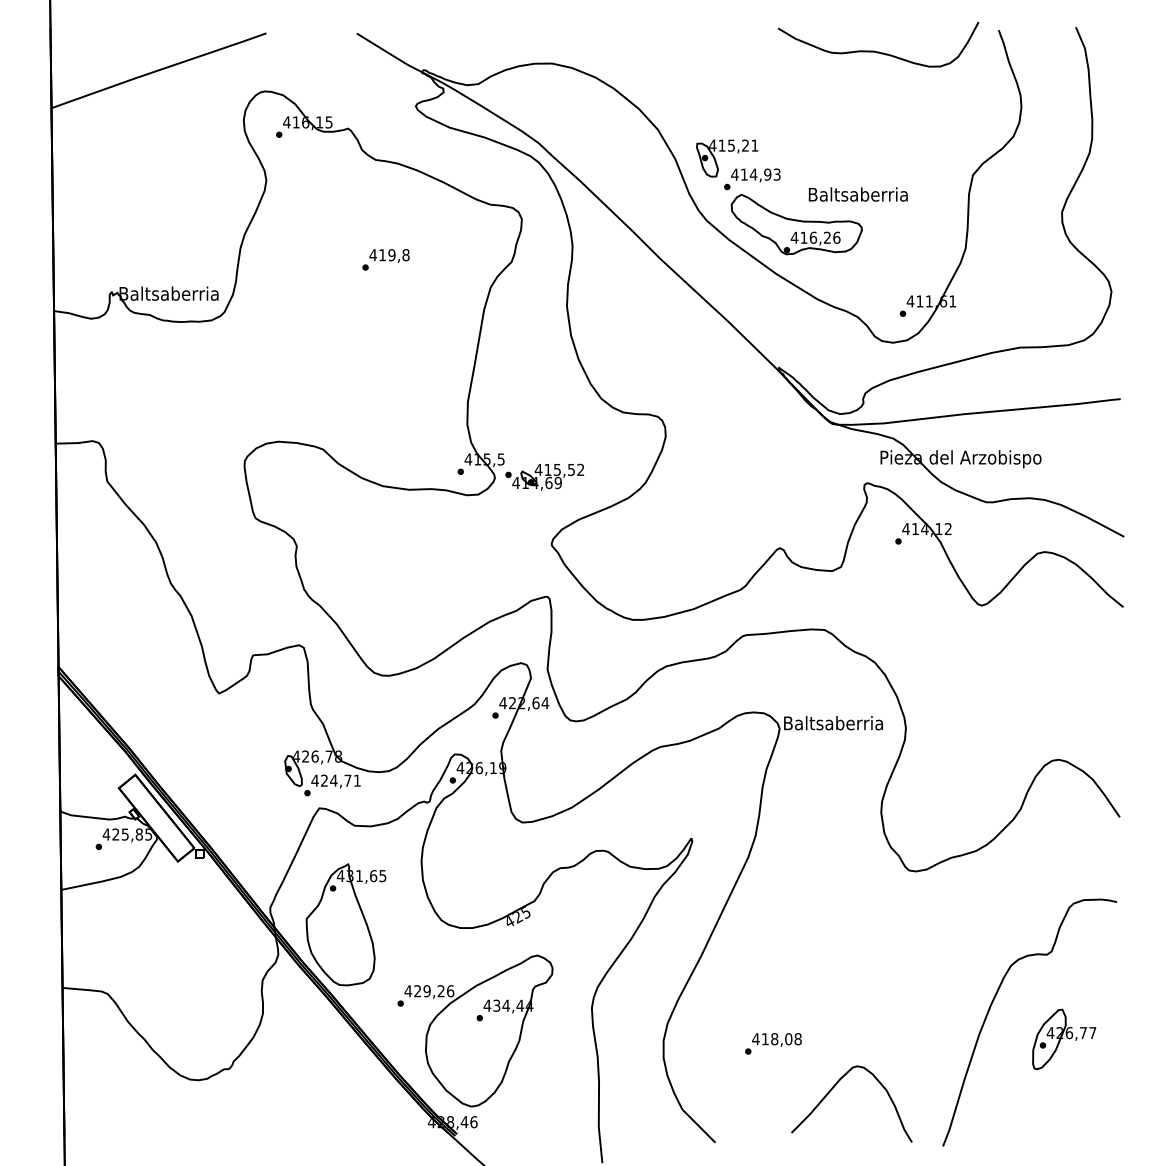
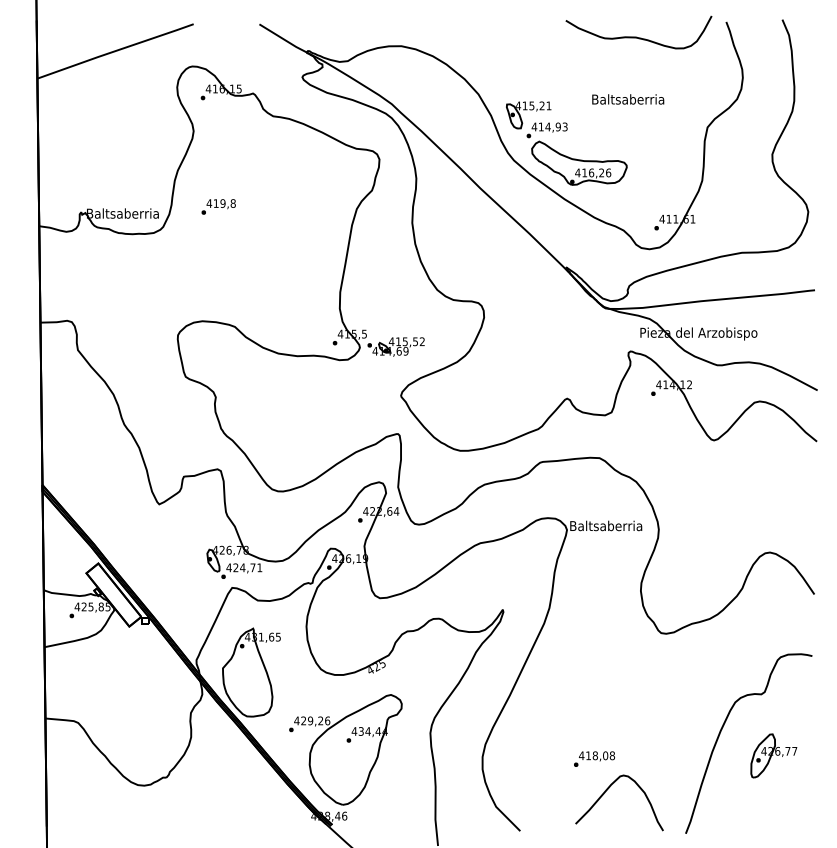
text: (858, 194) -> (628, 99), moved
text: (385, 259) -> (218, 206), moved
text: (773, 1042) -> (594, 758), moved

